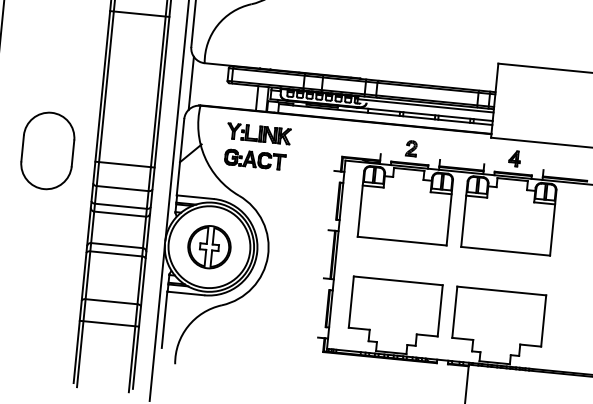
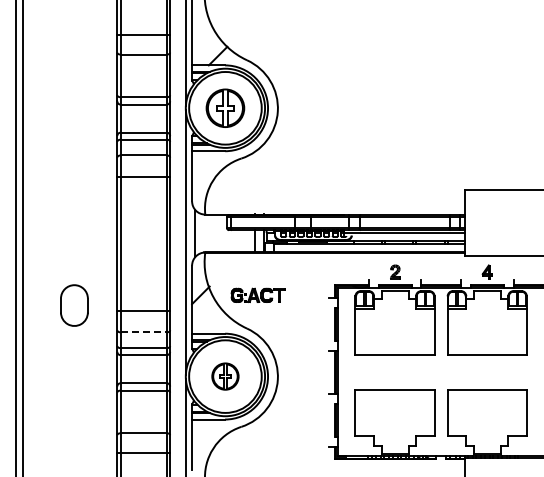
part: (259, 133) -> (259, 271), removed
part: (47, 150) -> (74, 305), size x0.6
line: (123, 188) -> (144, 332), solid -> dashed
part: (209, 247) -> (225, 376), size x0.7

